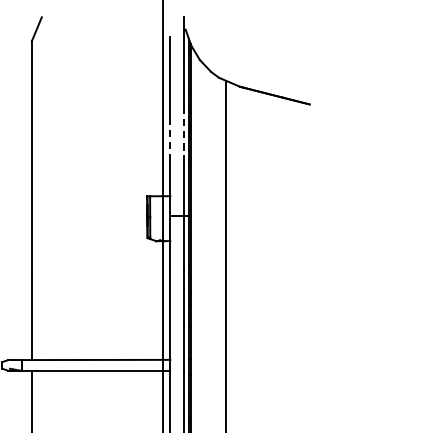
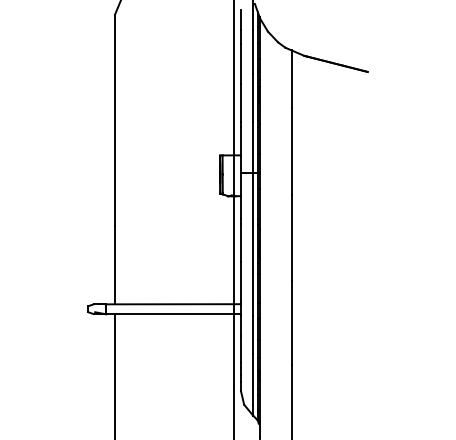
line: (184, 133) -> (253, 98), dashed -> solid
line: (169, 138) -> (240, 102), dashed -> solid

